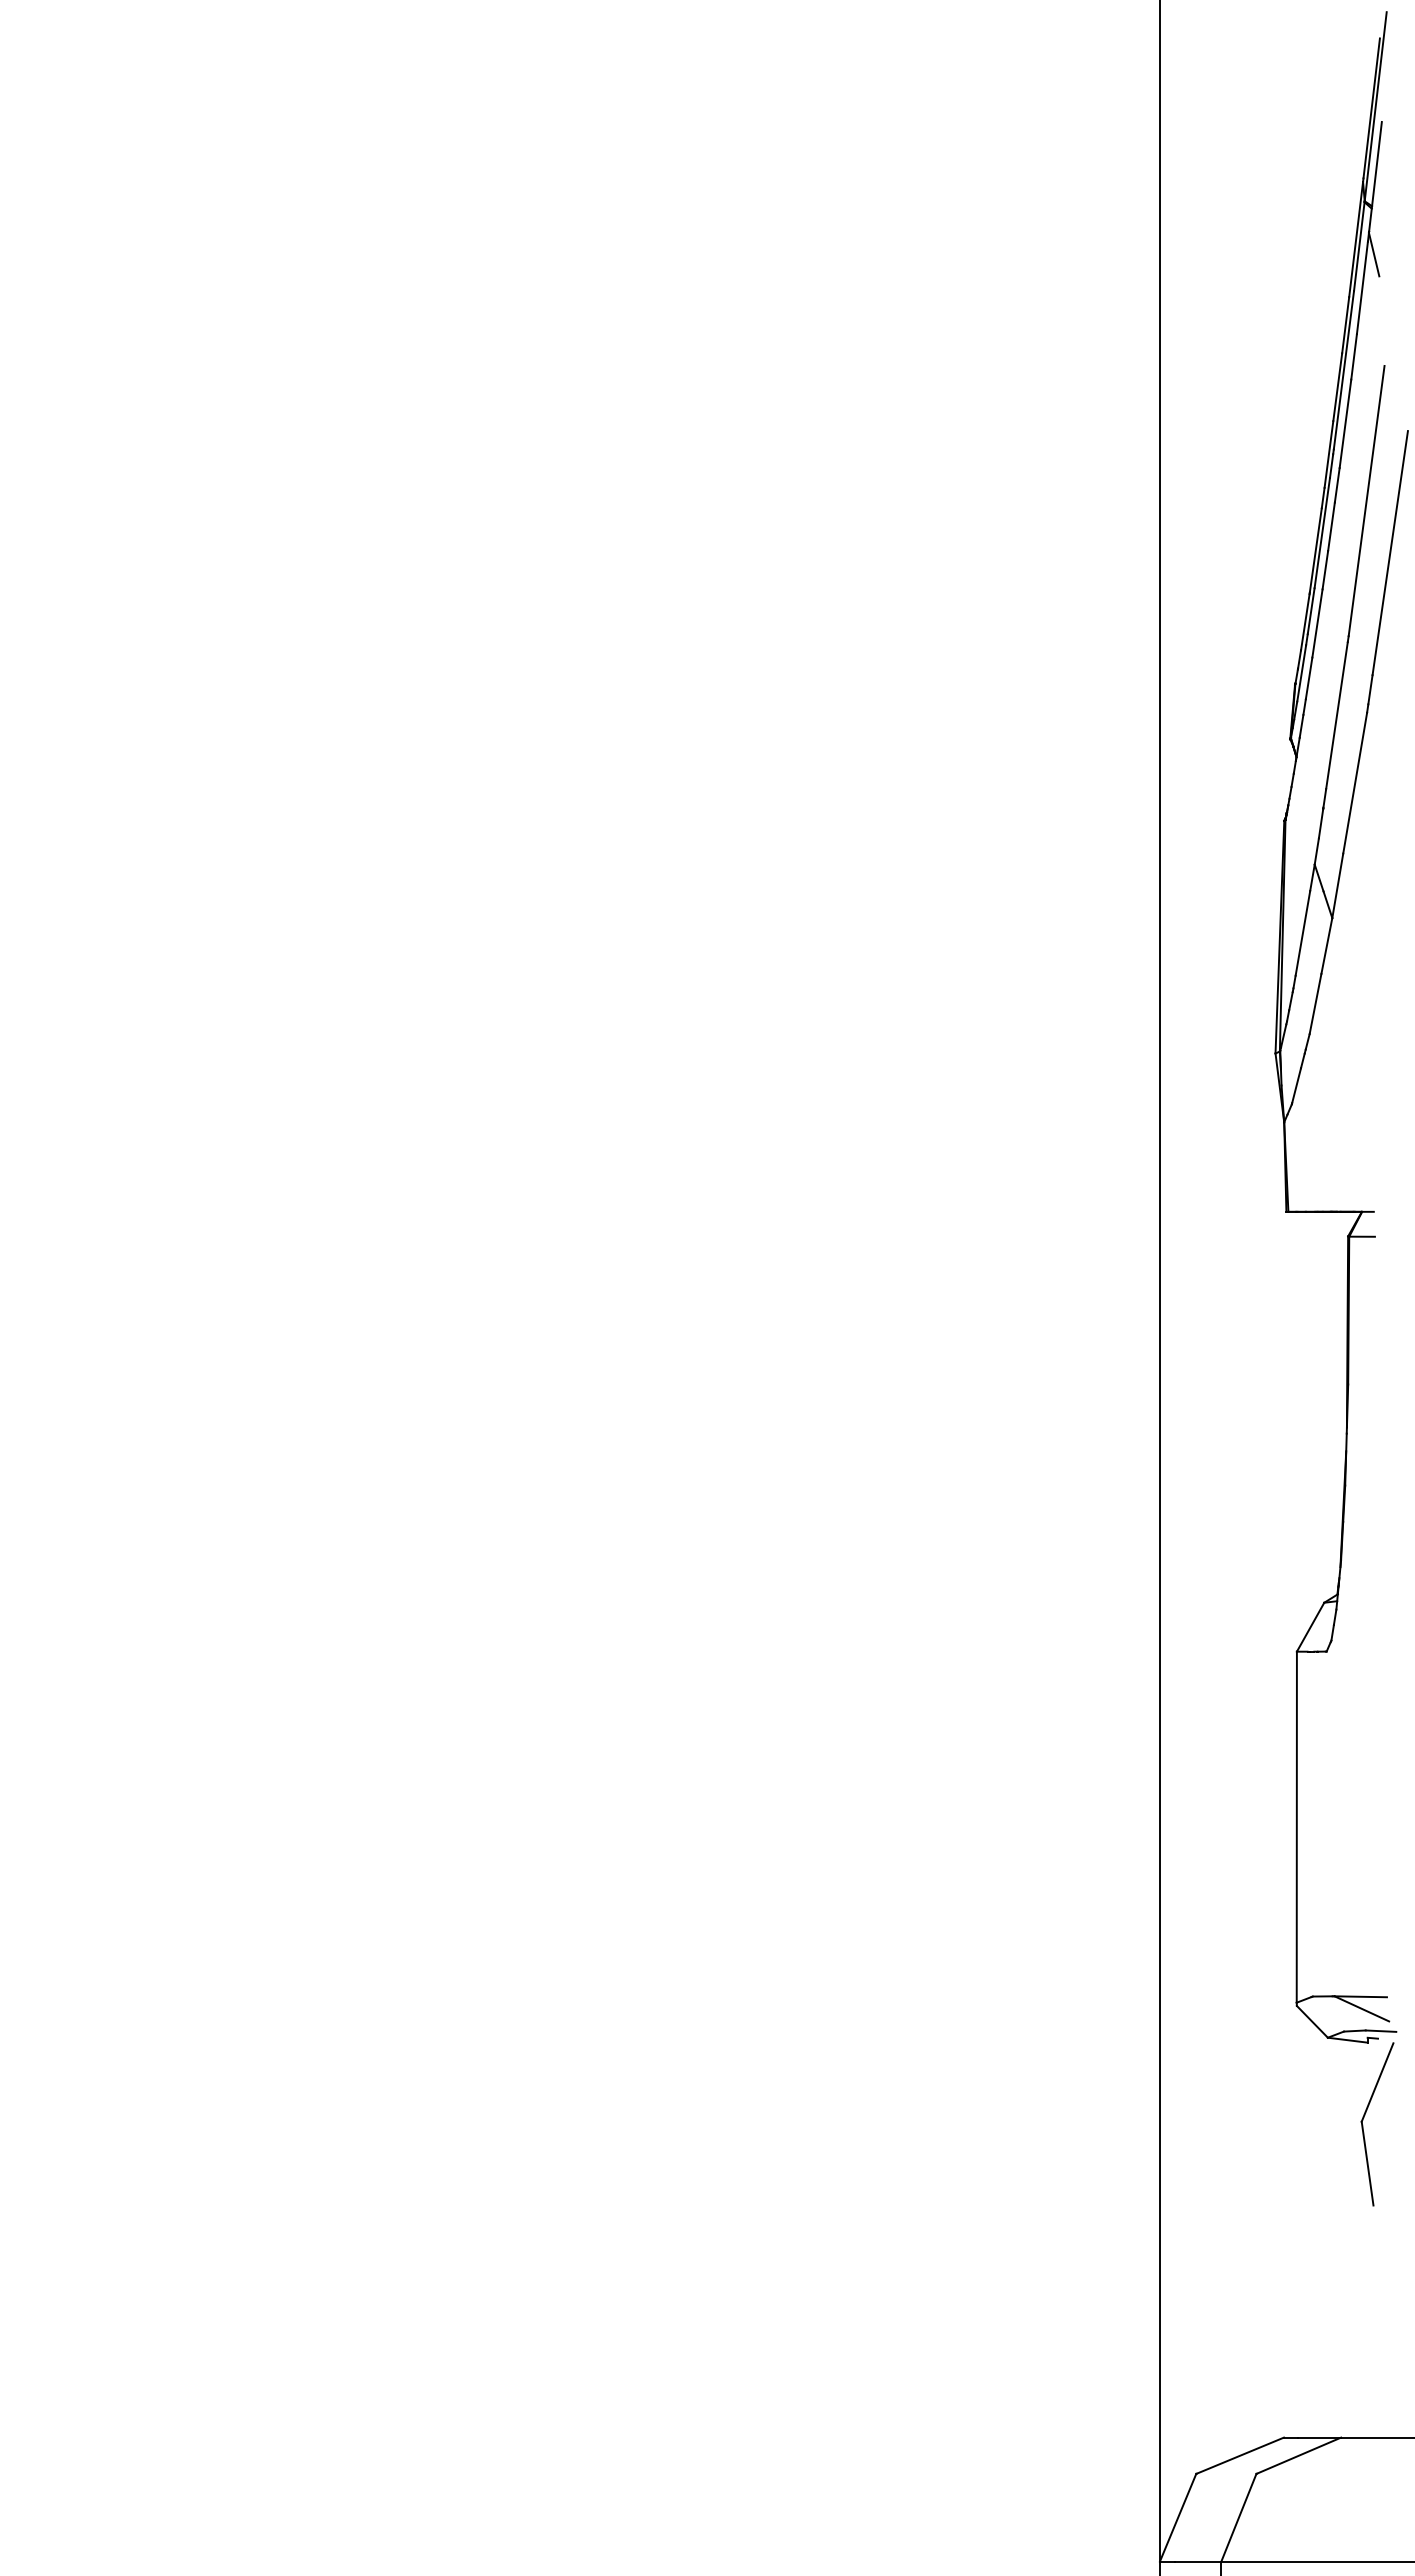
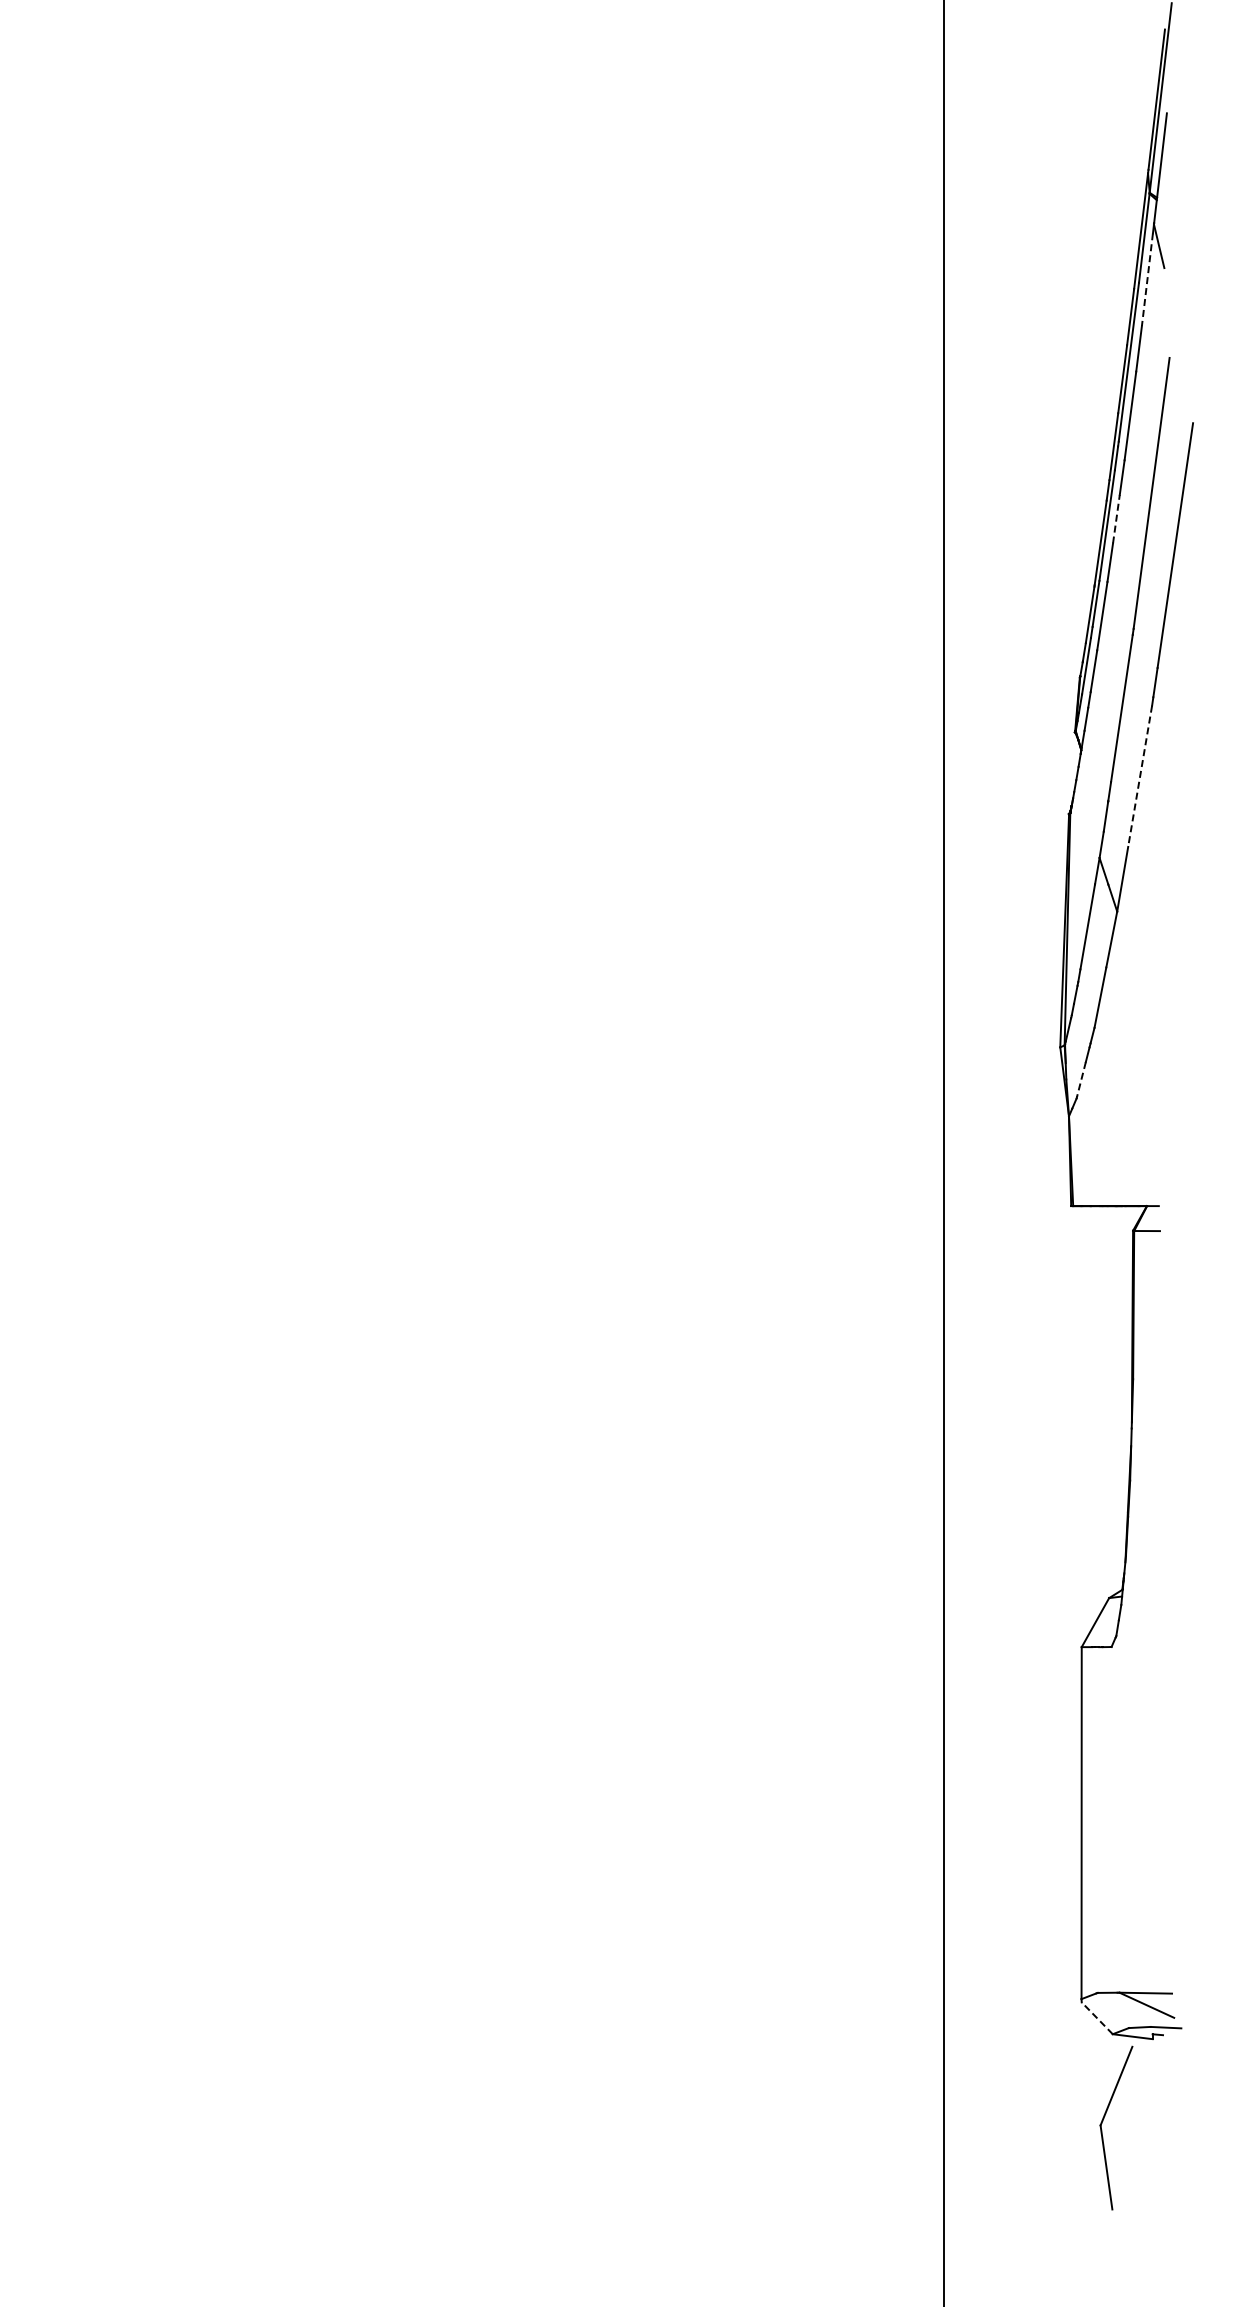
line: (1362, 287) -> (1147, 279), solid -> dashed
line: (1331, 526) -> (1116, 518), solid -> dashed
line: (1355, 783) -> (1140, 776), solid -> dashed
line: (1296, 1085) -> (1081, 1079), solid -> dashed
line: (1312, 2021) -> (1097, 2017), solid -> dashed
part: (1363, 2125) -> (1102, 2129), moved

